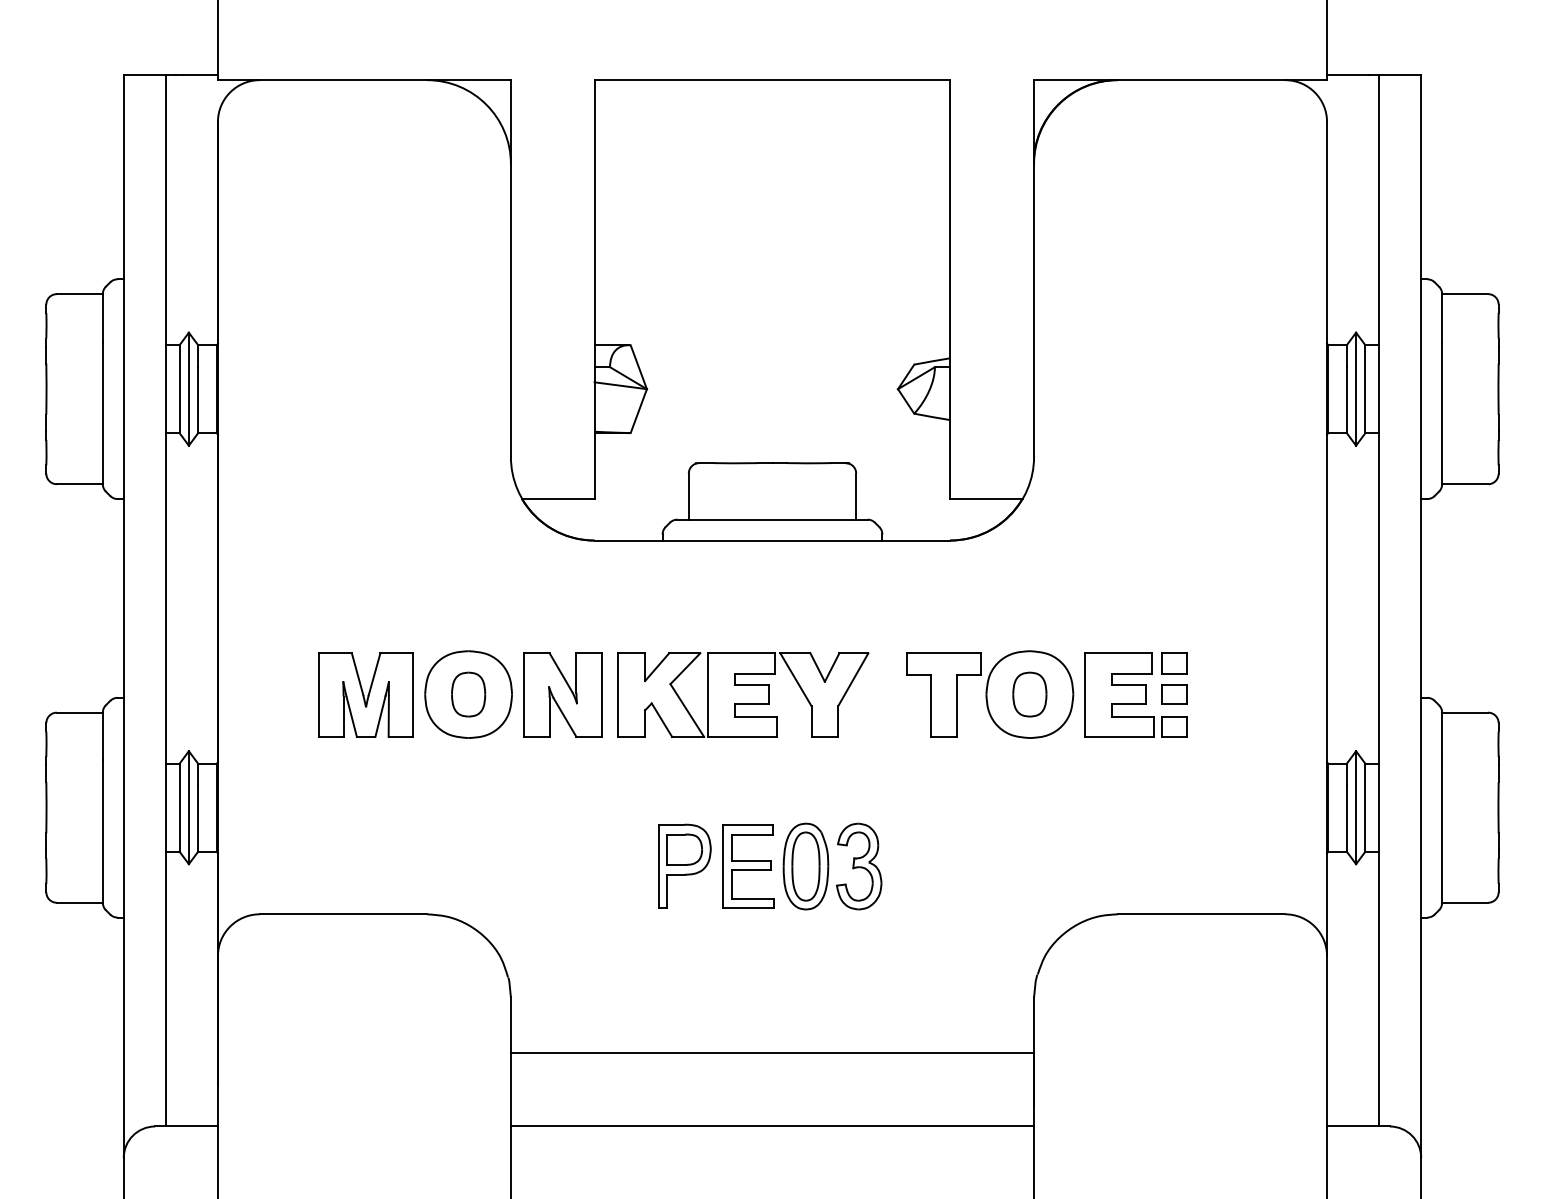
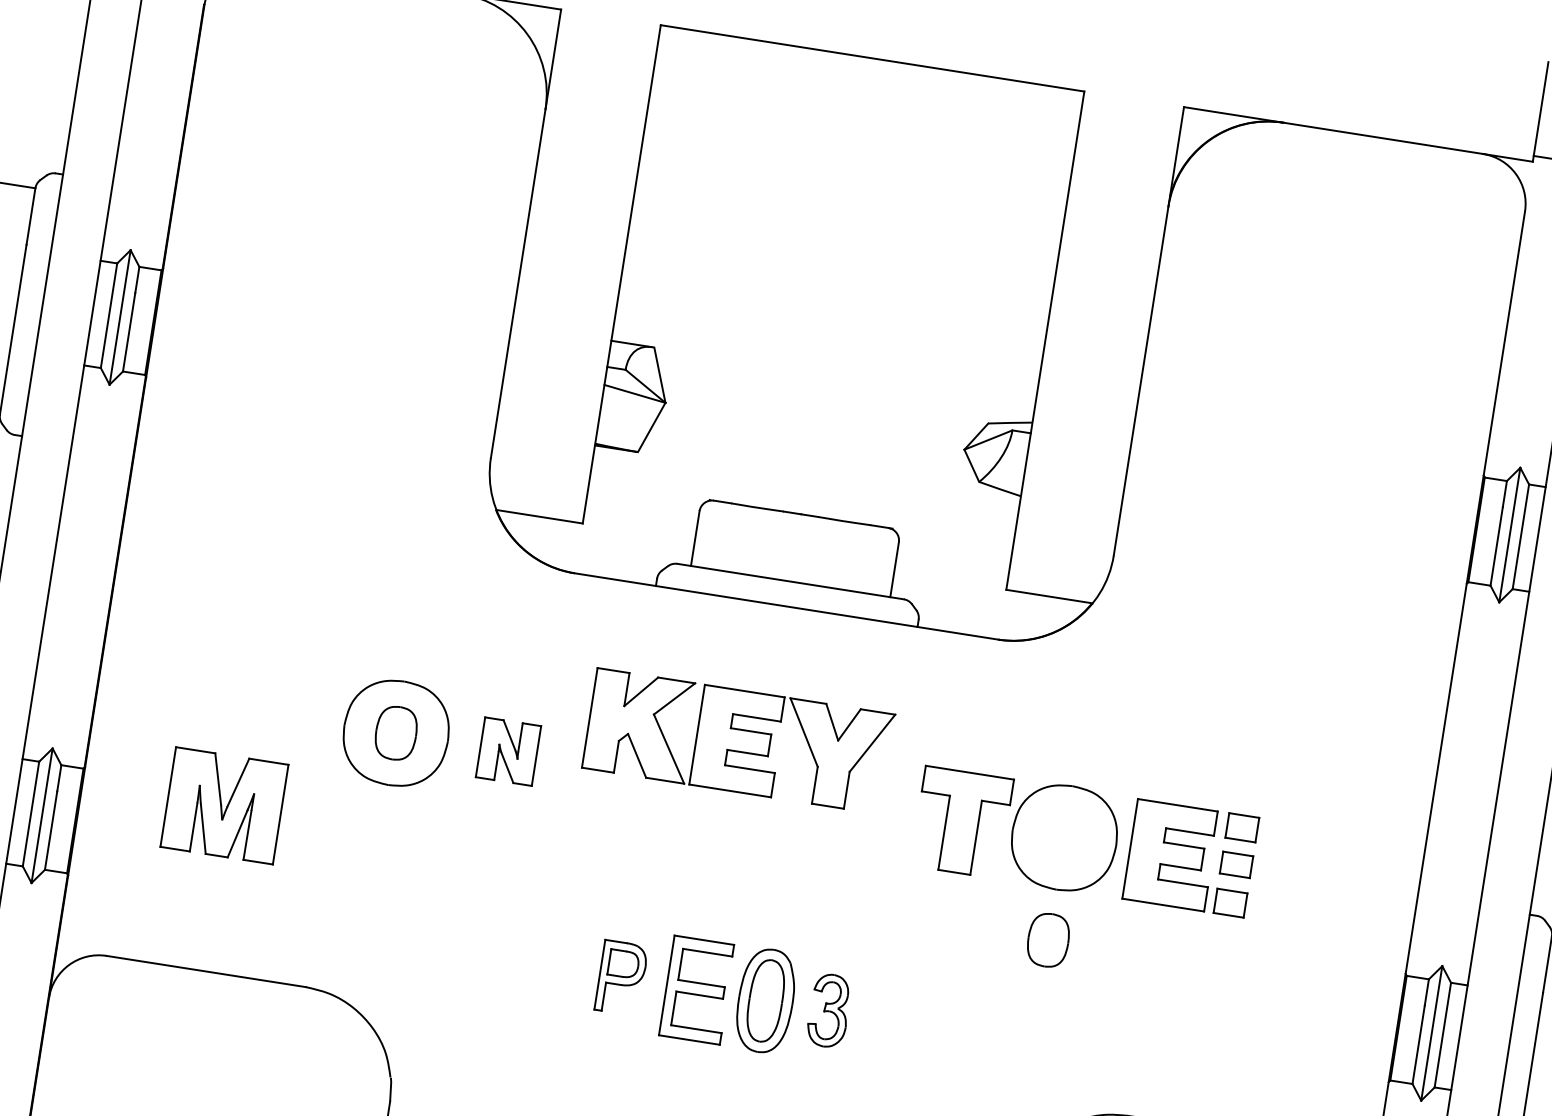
part: (365, 694) -> (223, 804), moved
part: (743, 694) -> (738, 740), moved
part: (1029, 694) -> (1047, 940), moved
part: (562, 695) -> (507, 751), size x0.6
part: (684, 865) -> (621, 976), size x0.7
part: (859, 866) -> (829, 1010), size x0.7

